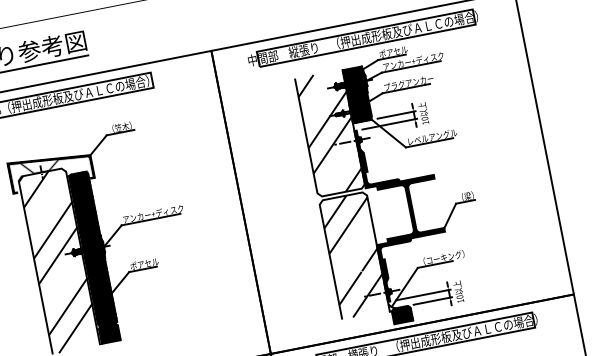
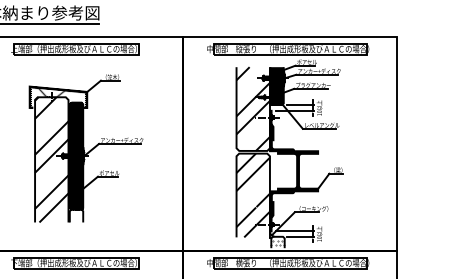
fill: (401, 315) -> (277, 242), removed
fill: (109, 333) -> (76, 215), removed

